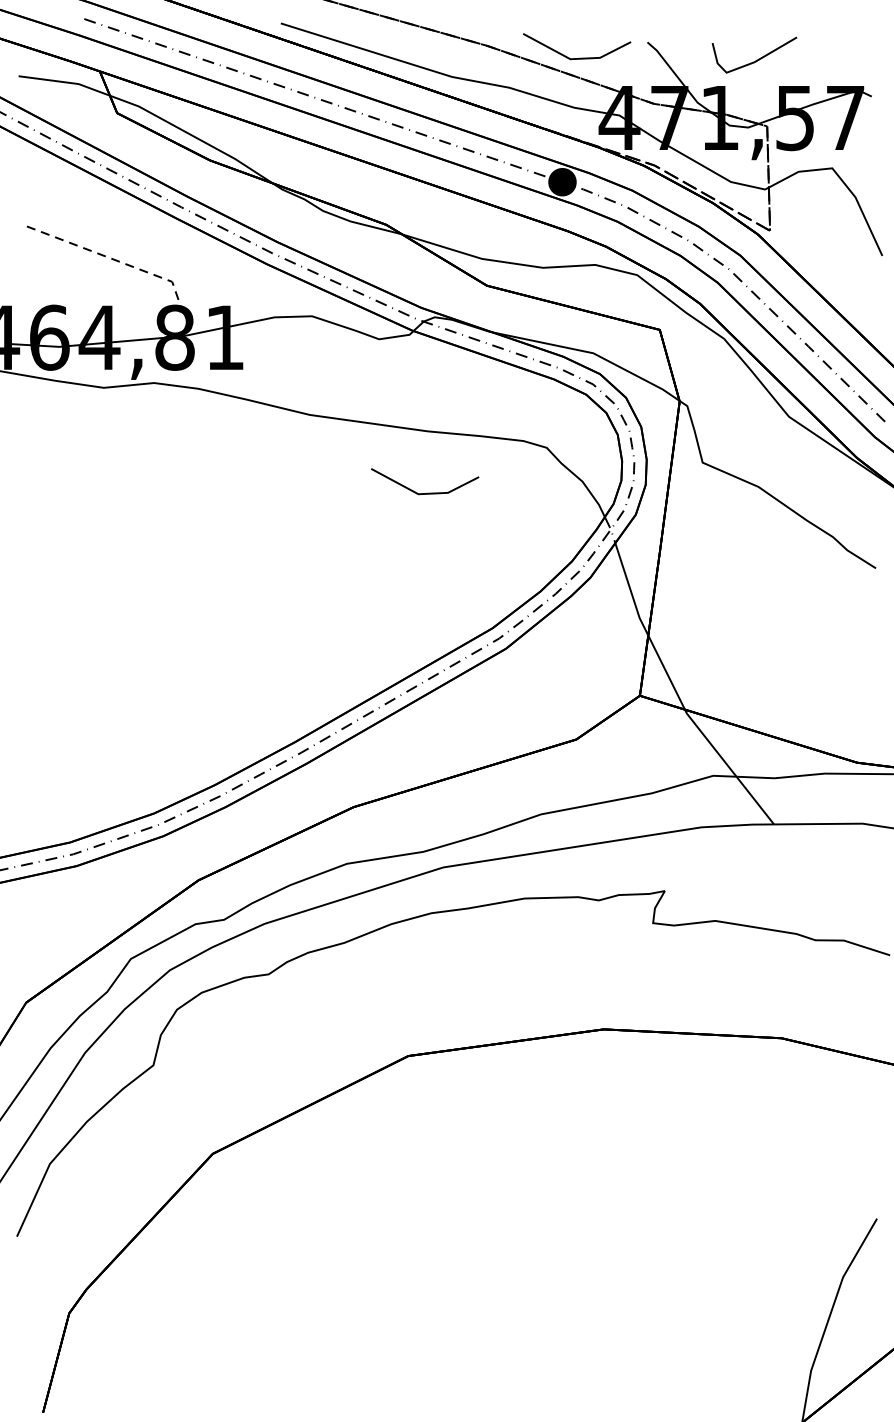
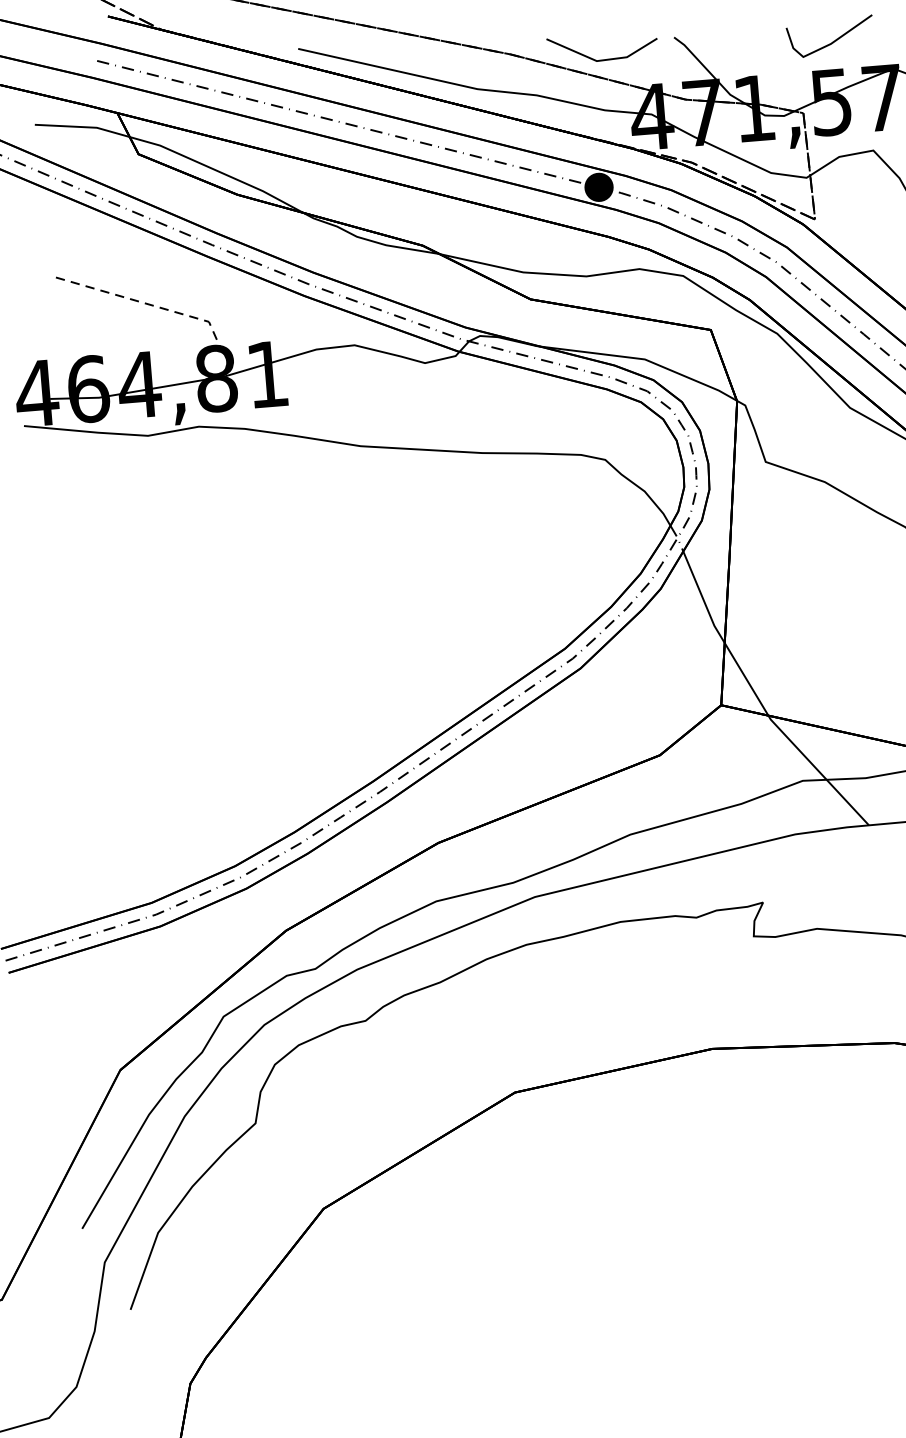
line: (758, 58) -> (834, 39), moved
line: (427, 492) -> (487, 515), removed

